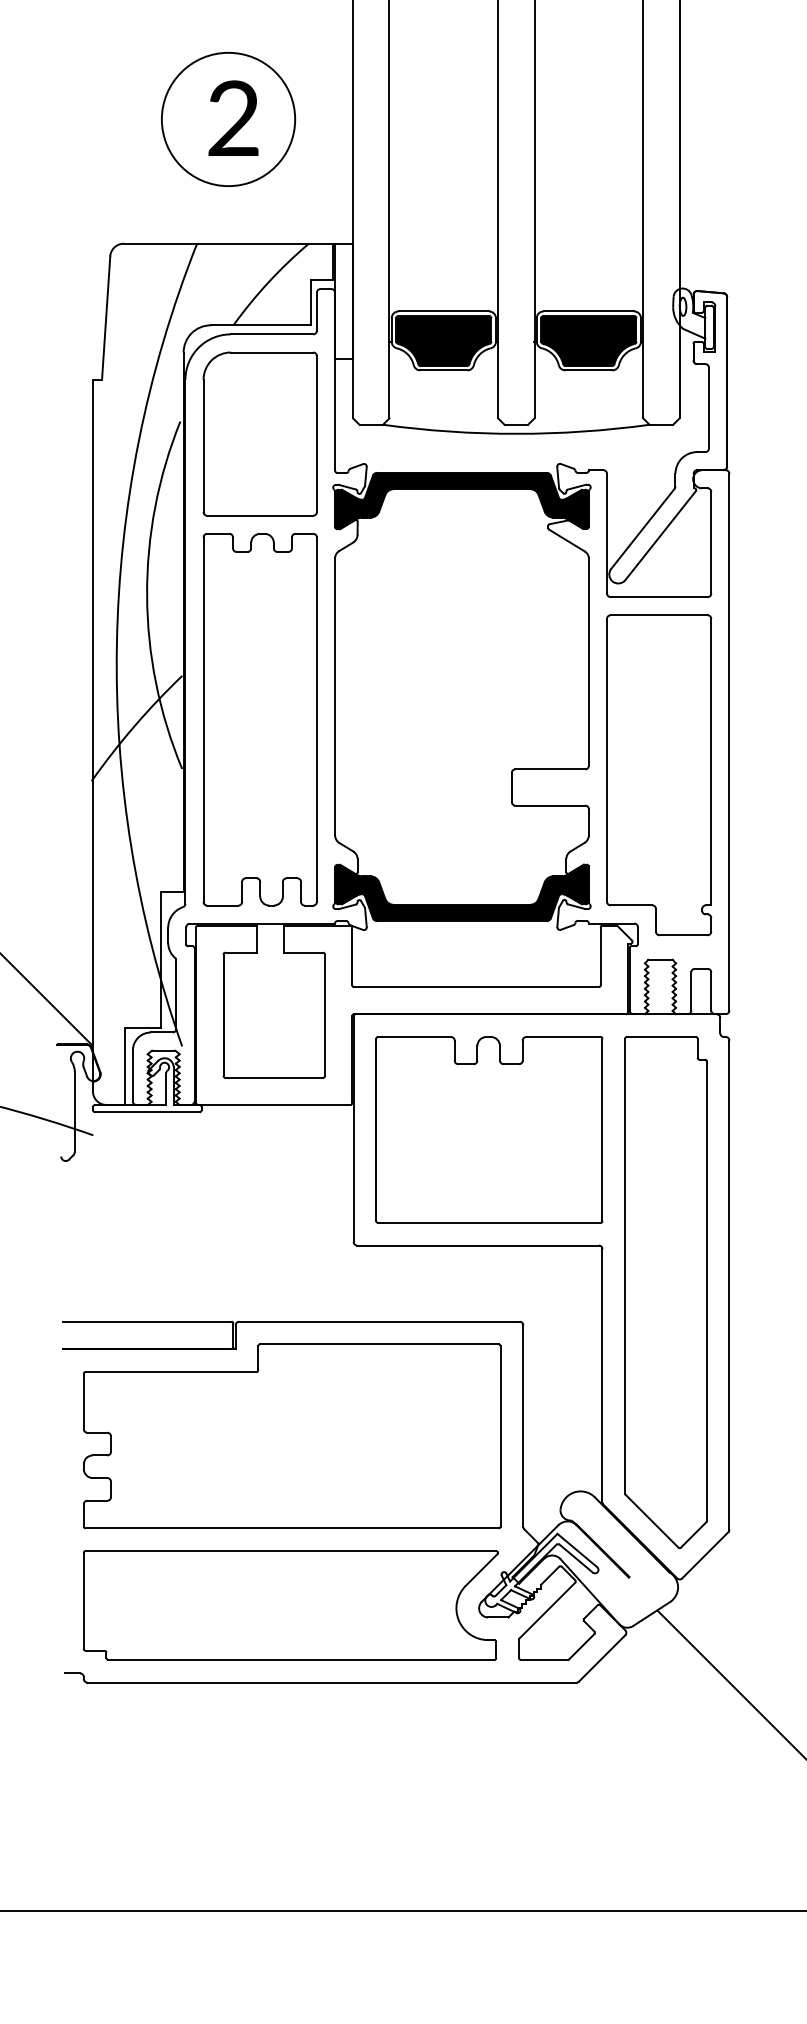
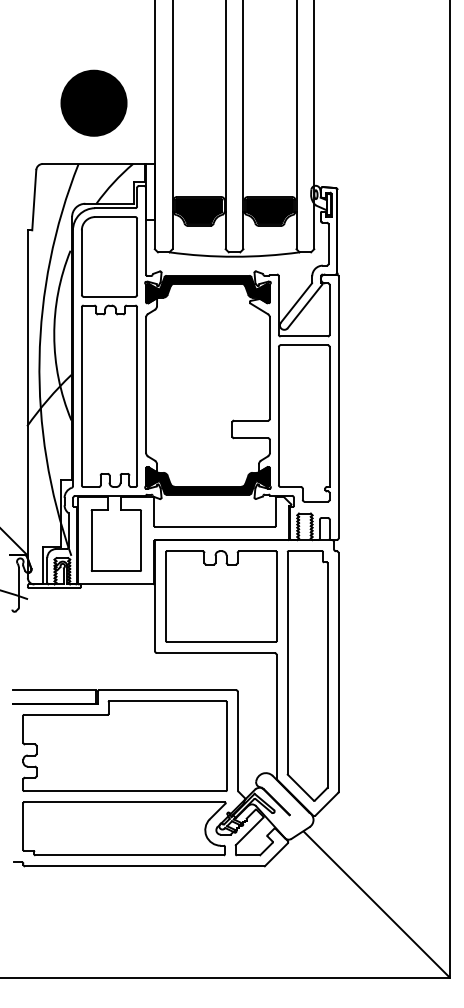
fill: (227, 117) -> (93, 102), added

